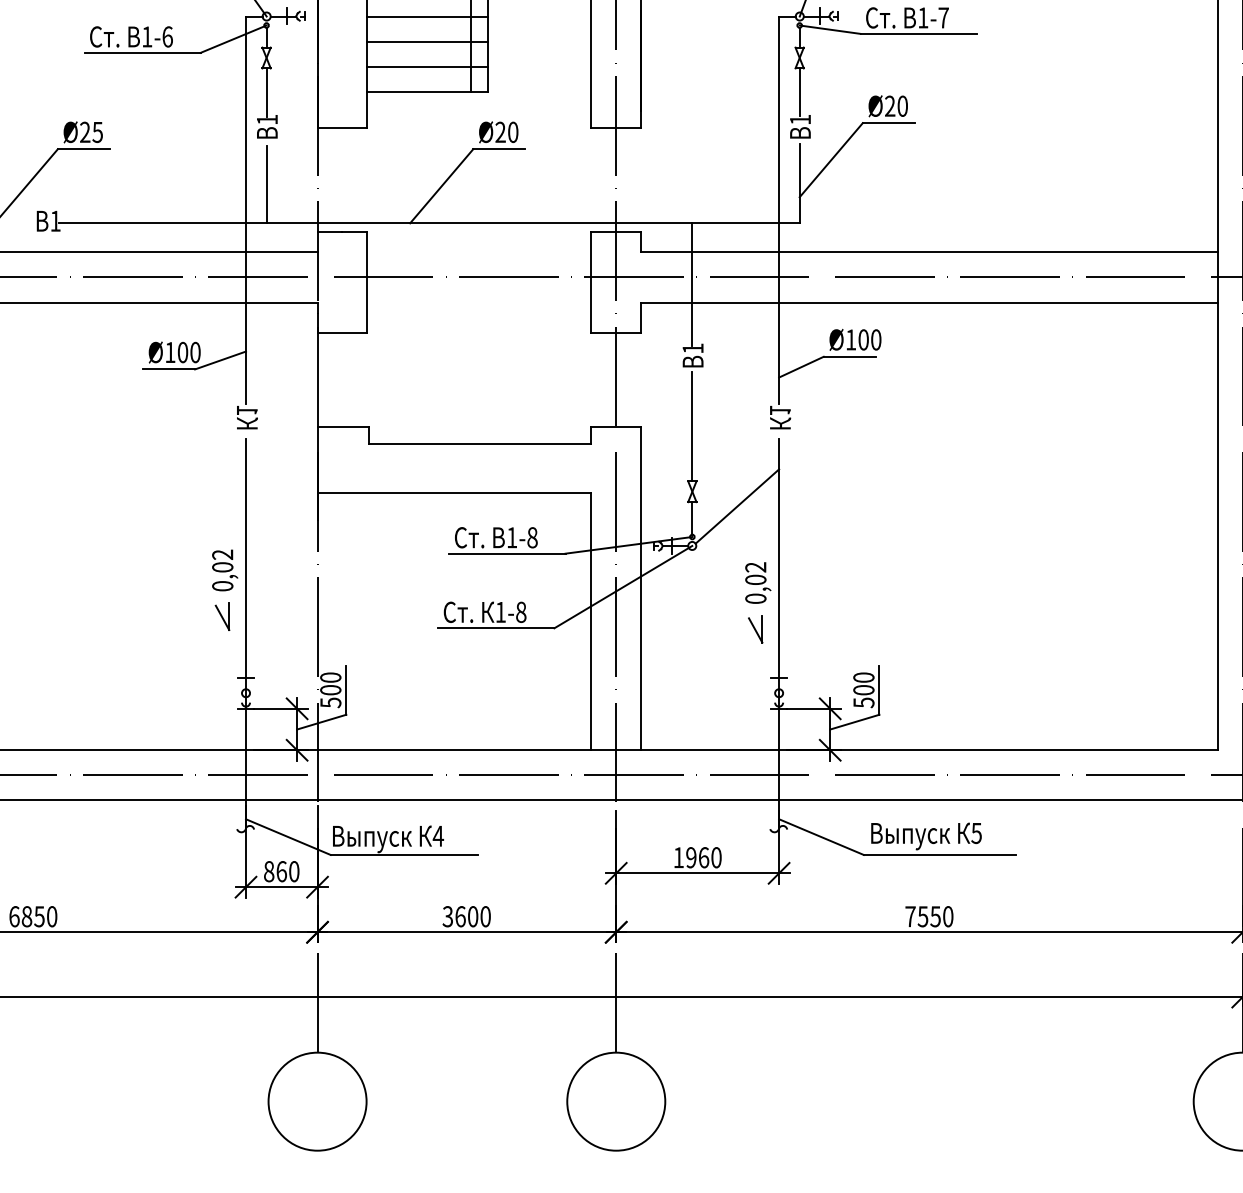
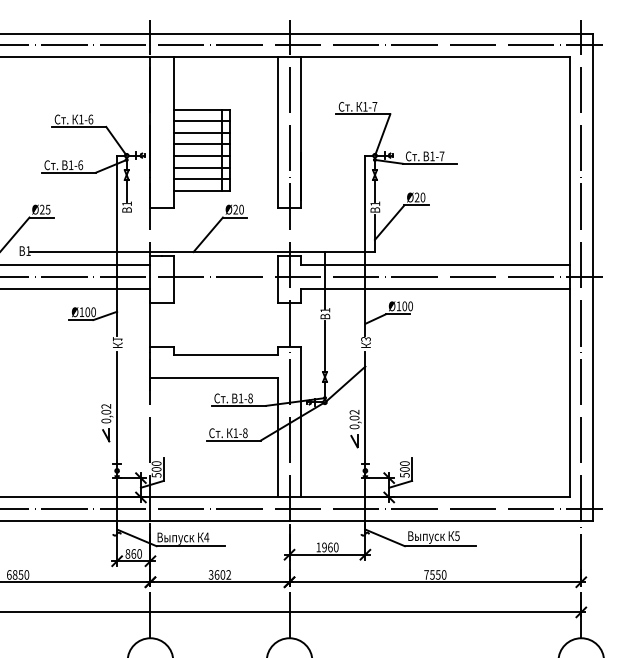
line: (266, 183) -> (126, 233), removed
text: (779, 411) -> (365, 339), 1 -> 3
text: (485, 915) -> (228, 574), 3600 -> 3602

